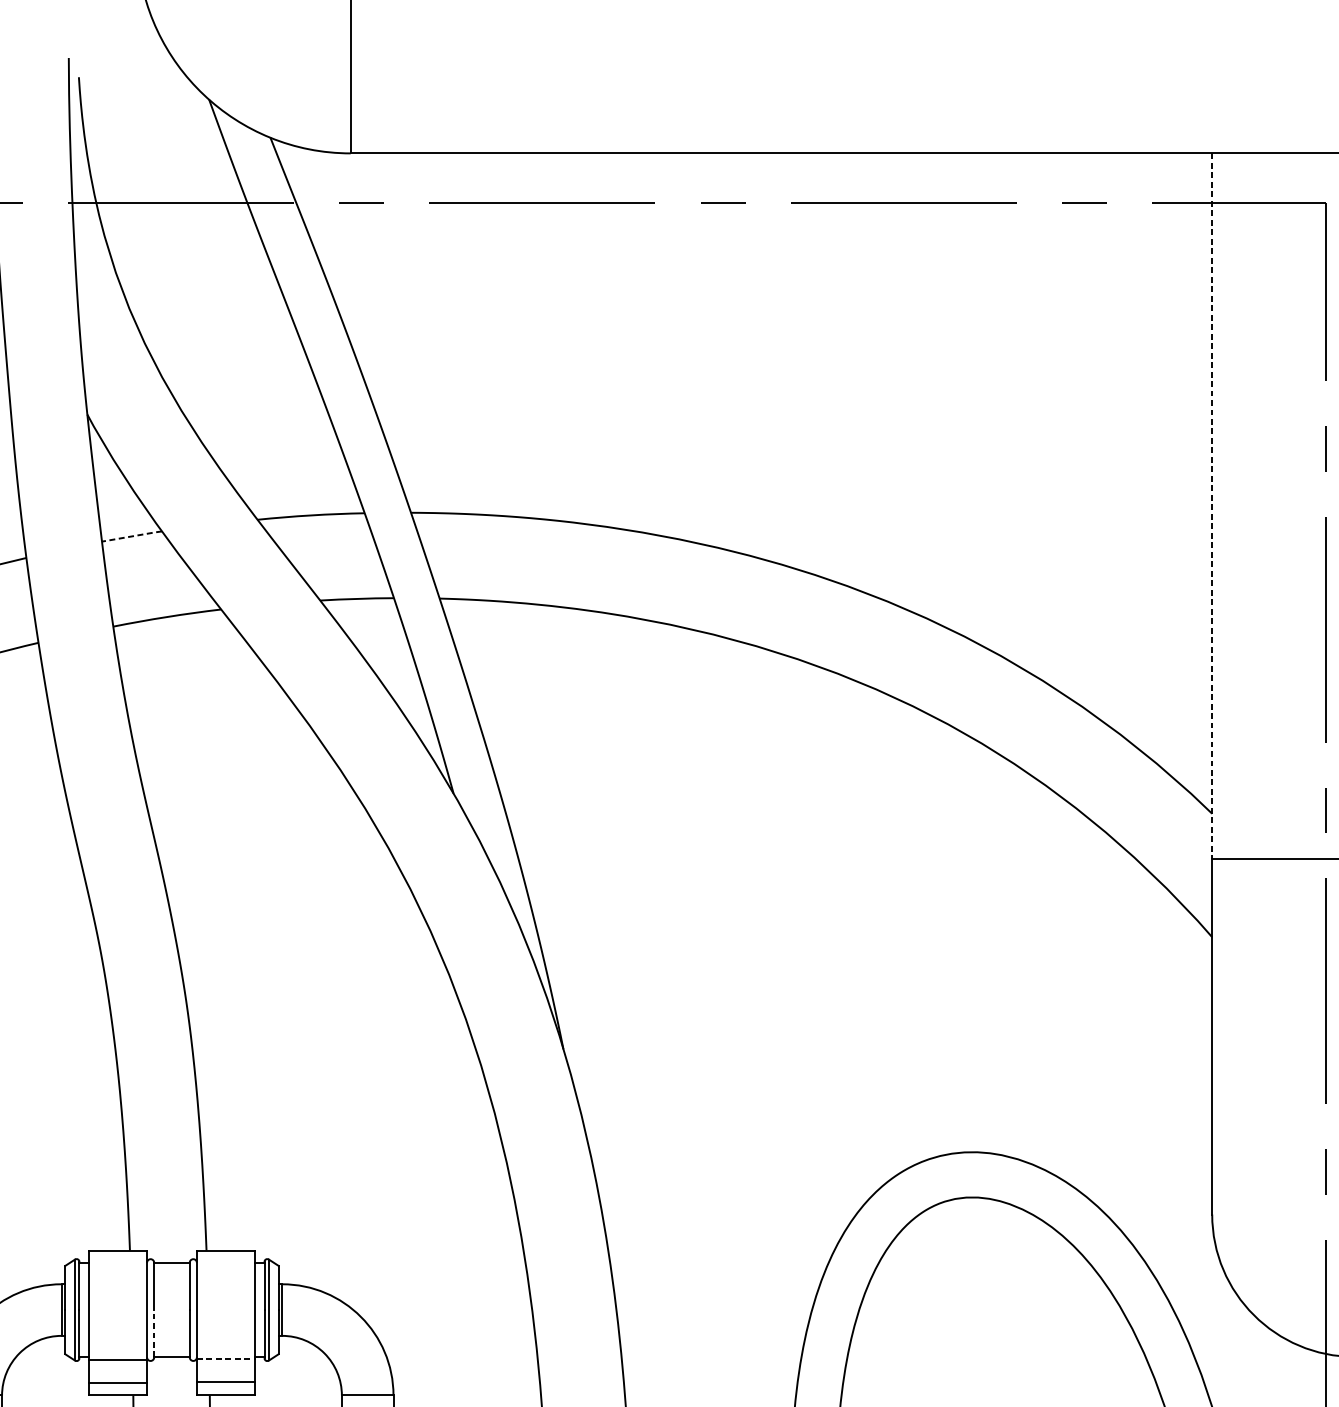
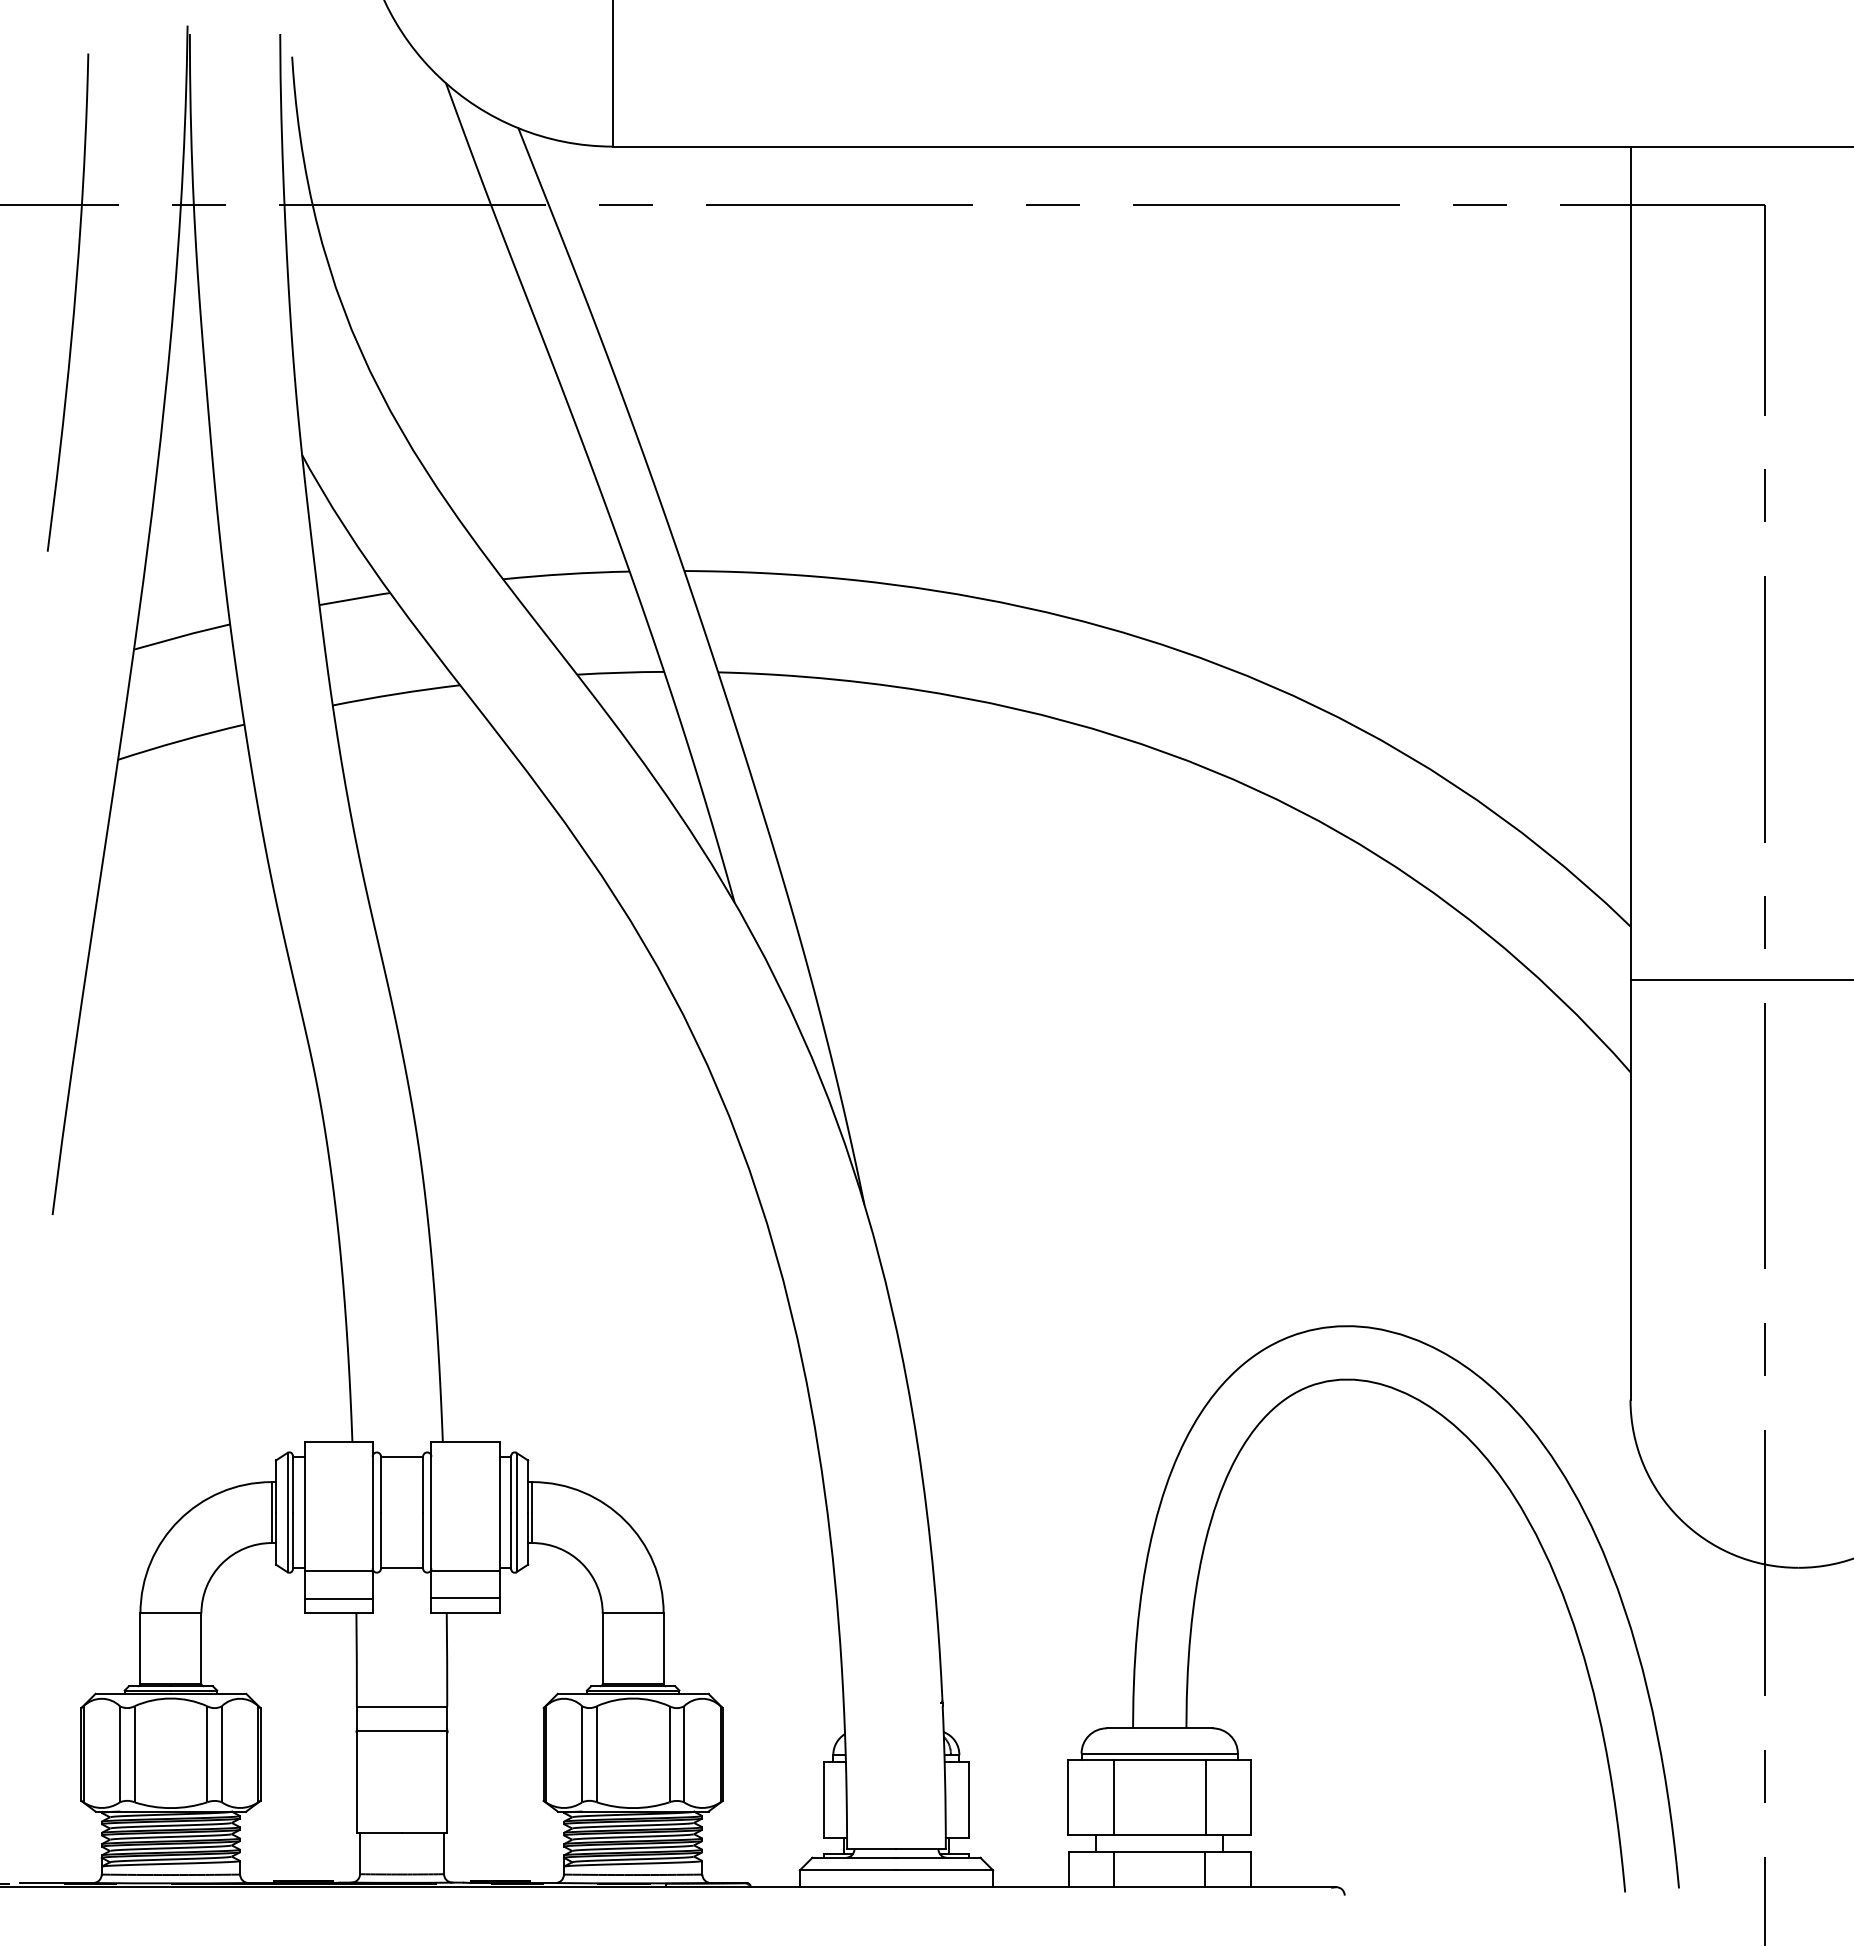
line: (1212, 506) -> (1630, 563), dashed -> solid
line: (132, 536) -> (355, 598), dashed -> solid
line: (154, 1333) -> (381, 1540), dashed -> solid
line: (226, 1359) -> (466, 1570), dashed -> solid

